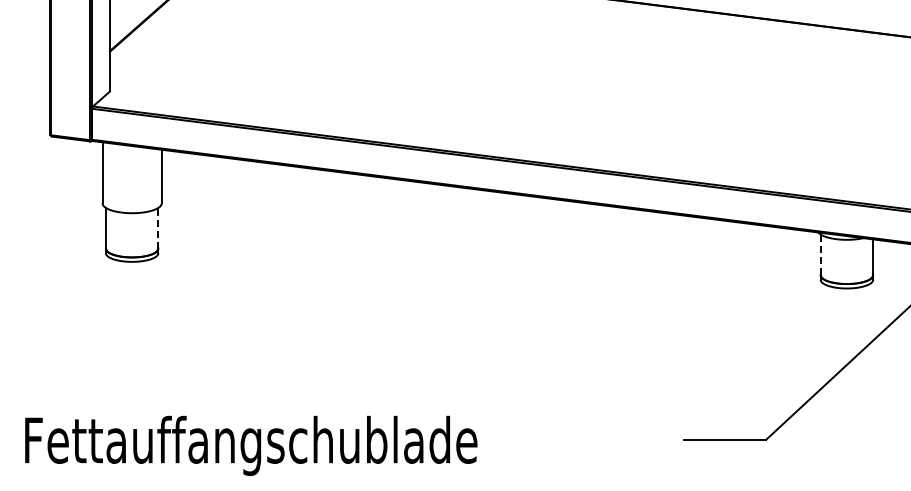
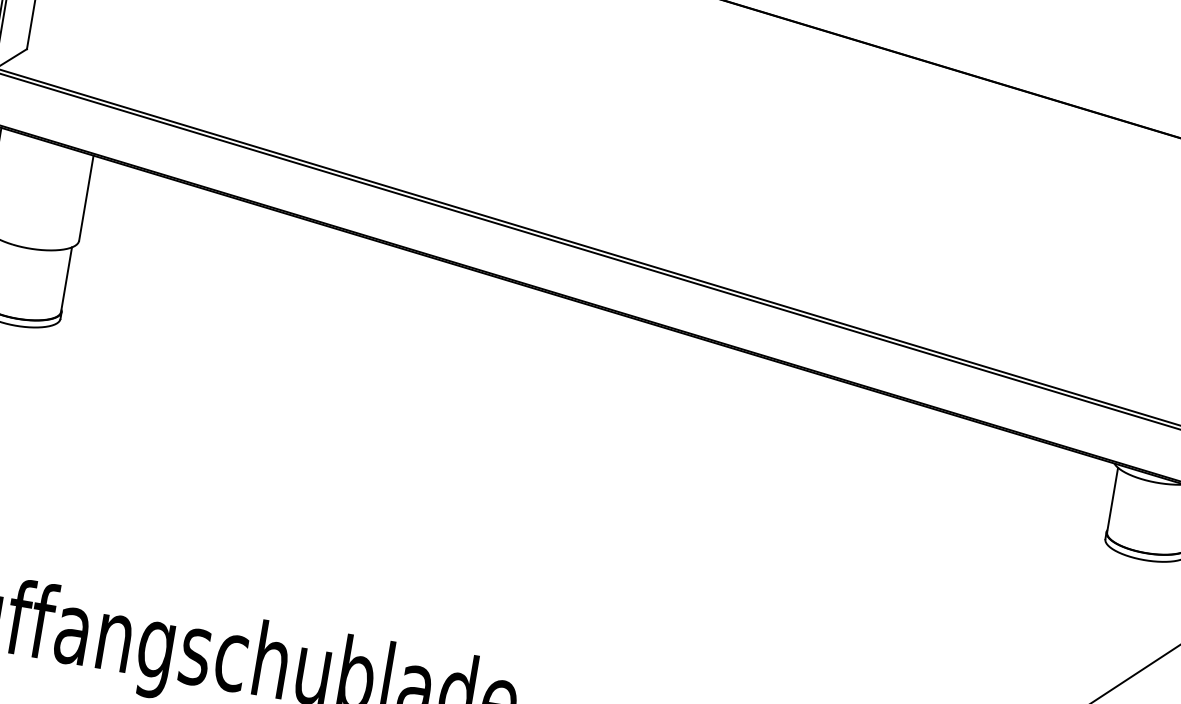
line: (158, 227) -> (67, 278), dashed -> solid
line: (821, 255) -> (1113, 500), dashed -> solid

